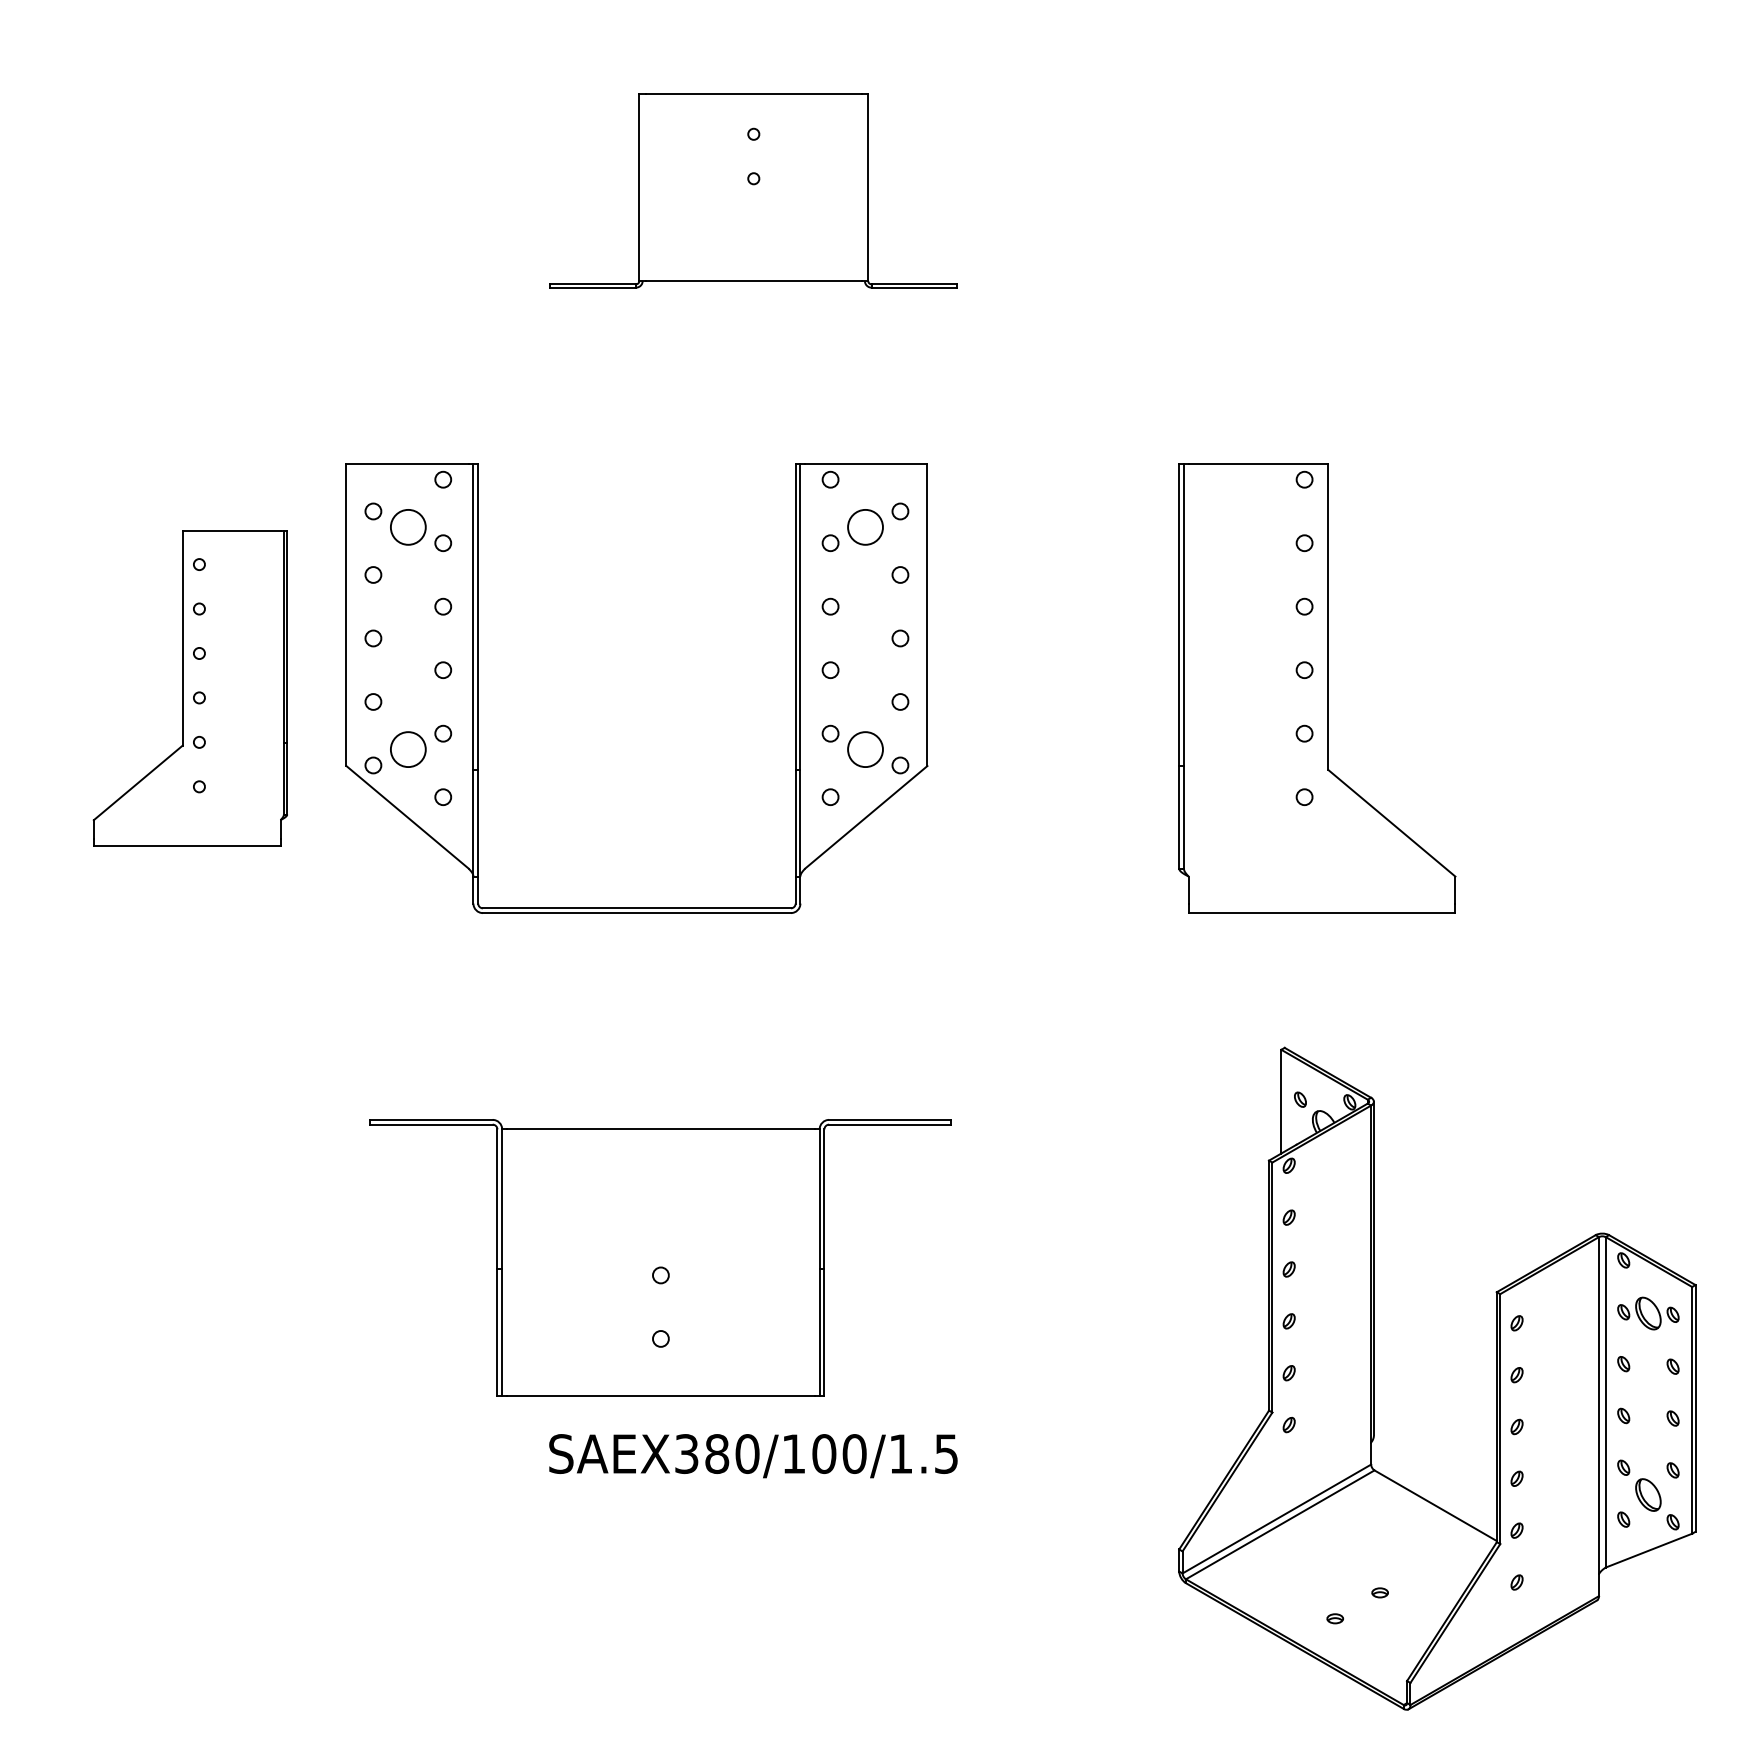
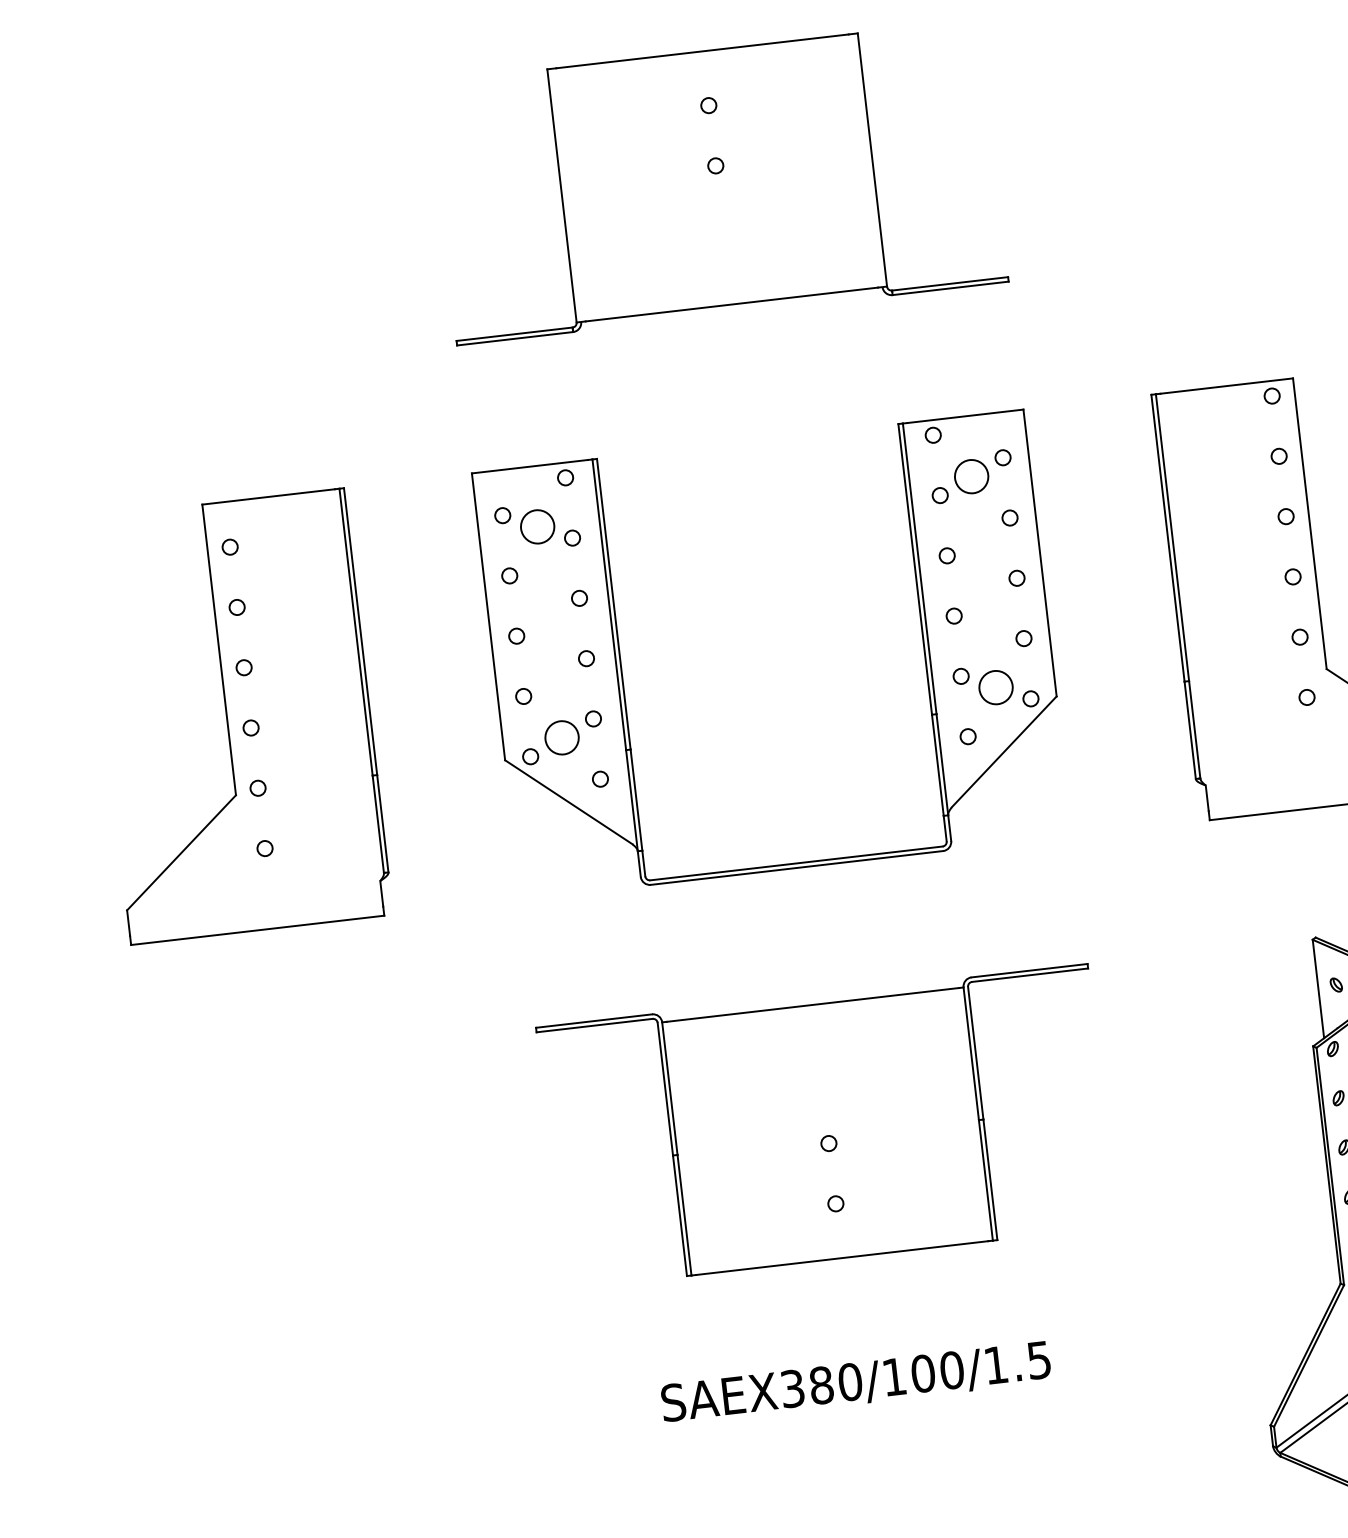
part: (753, 190) -> (717, 182), size x1.43
part: (190, 688) -> (237, 716), size x1.43
part: (478, 688) -> (621, 672), moved
part: (660, 1257) -> (826, 1126), moved

